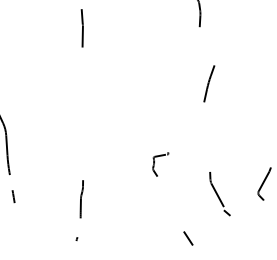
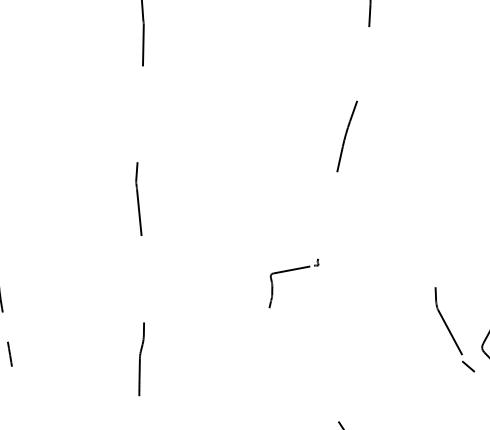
curve: (209, 83) -> (347, 135), moved
line: (80, 116) -> (139, 199), added
part: (160, 159) -> (293, 282), size x1.67
part: (219, 194) -> (453, 330), moved

